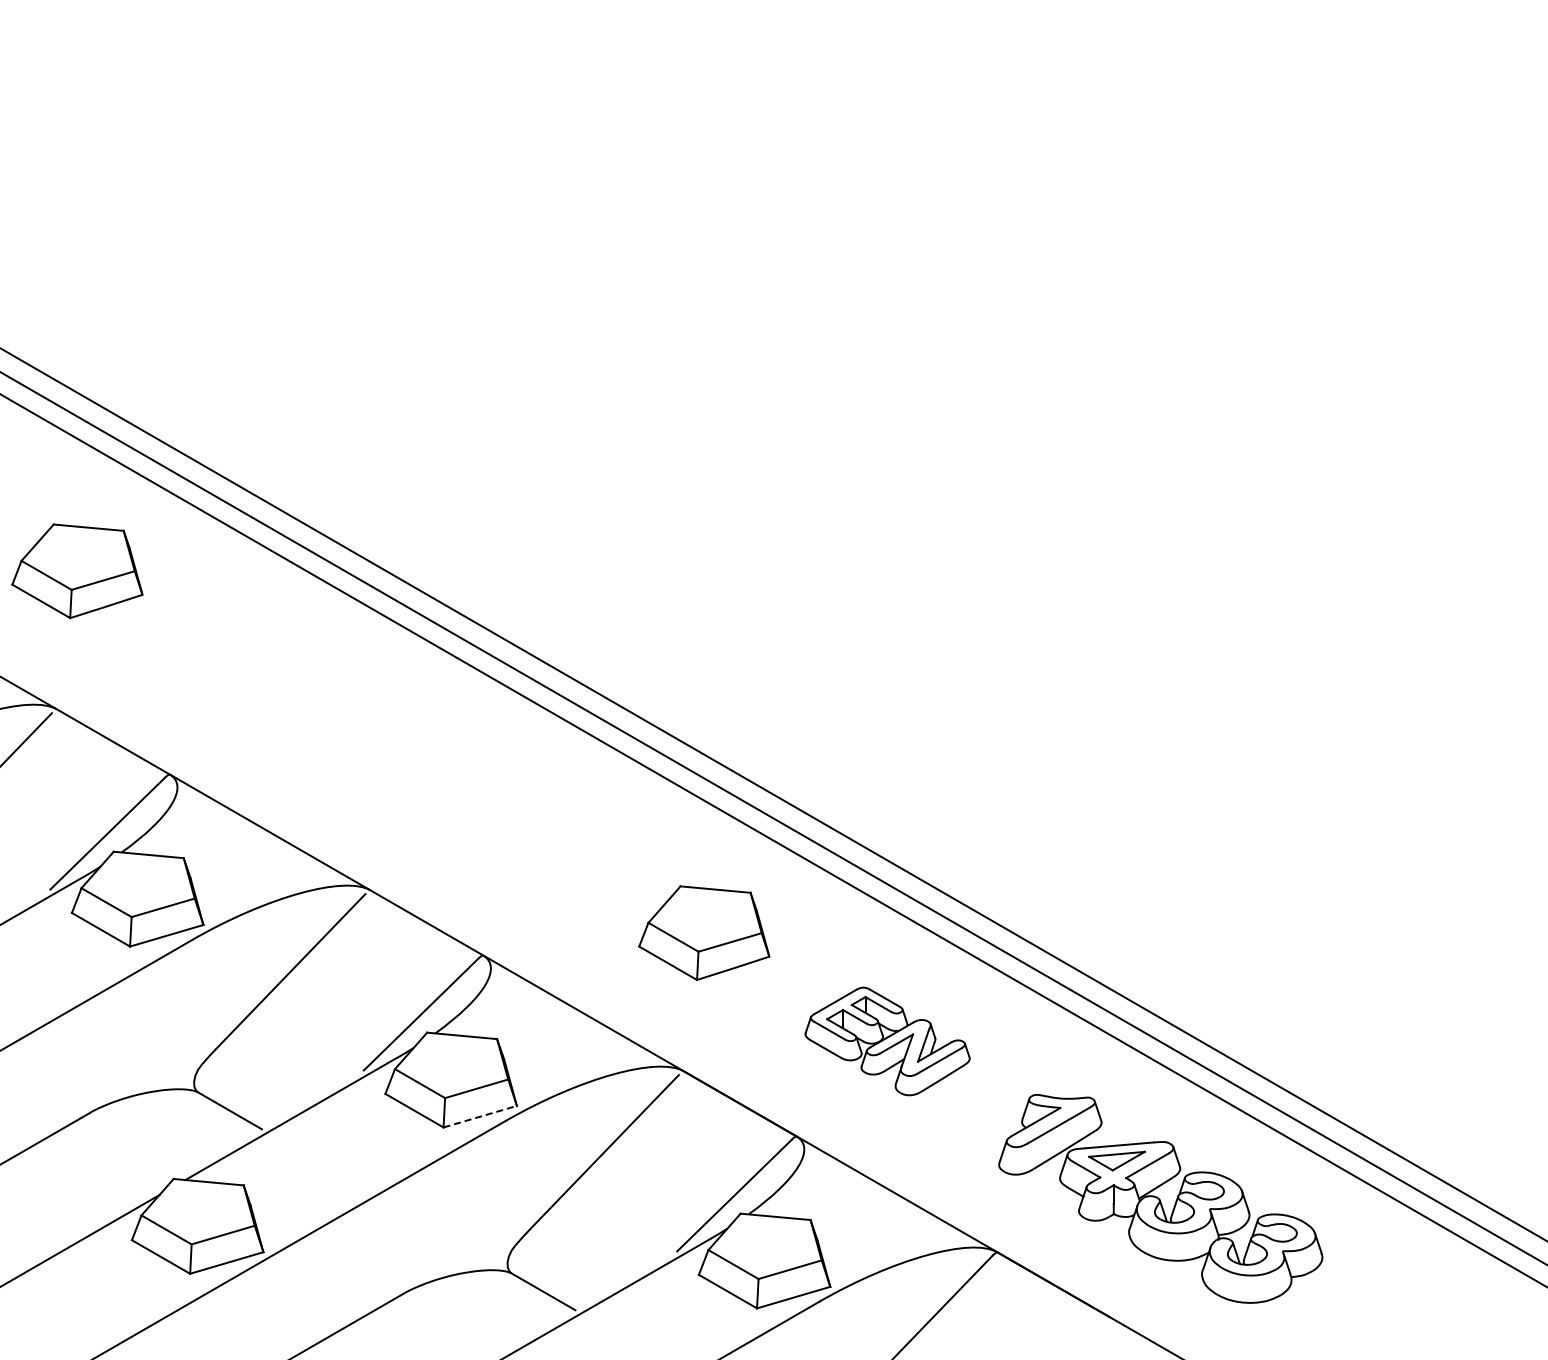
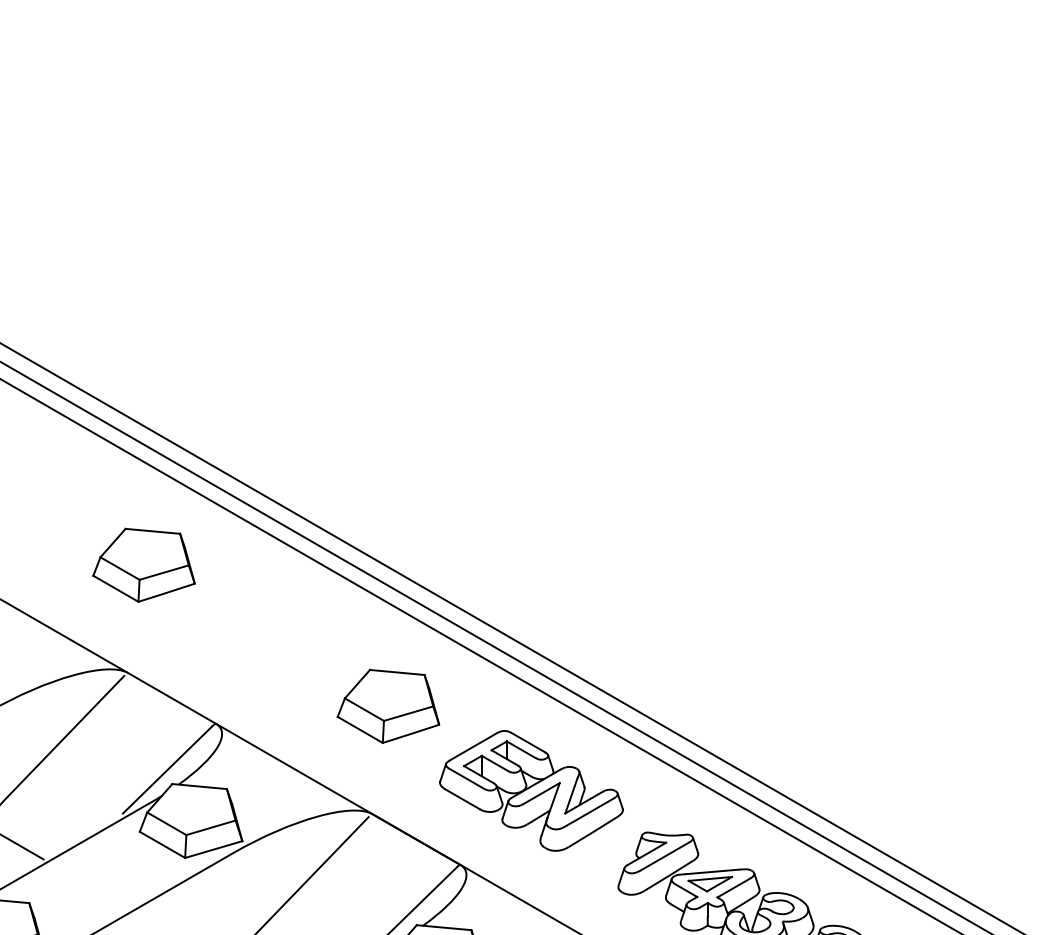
part: (390, 751) -> (143, 564), added
part: (887, 1041) -> (531, 790), size x1.43
line: (480, 1116) -> (213, 849), dashed -> solid

